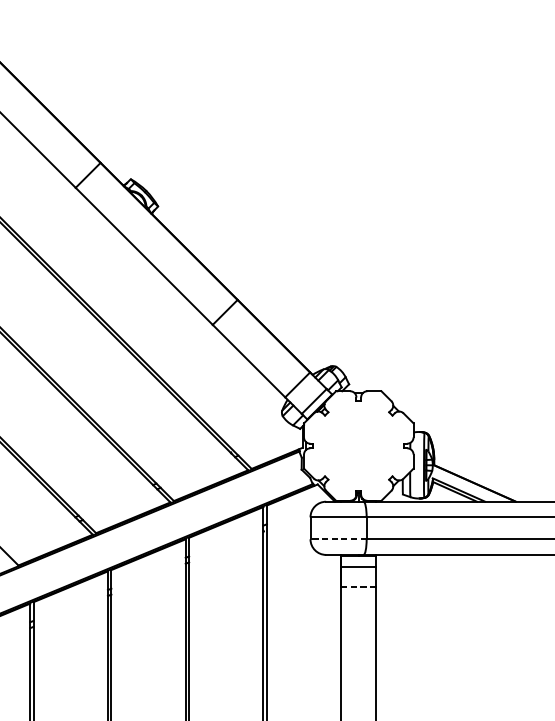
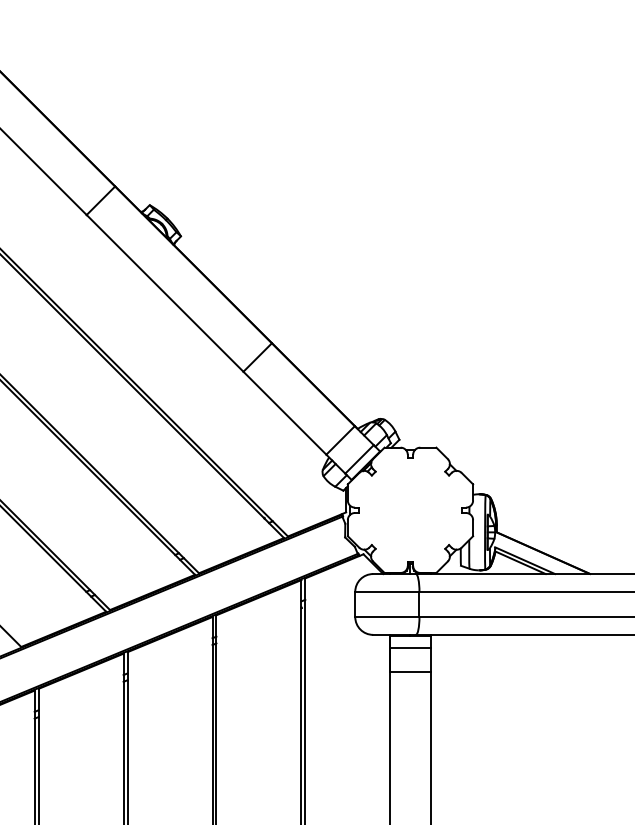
line: (337, 538) -> (386, 616), dashed -> solid
line: (358, 586) -> (410, 671), dashed -> solid

